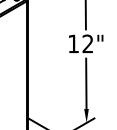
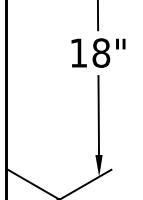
text: (87, 43) -> (100, 52), 12" -> 18"

